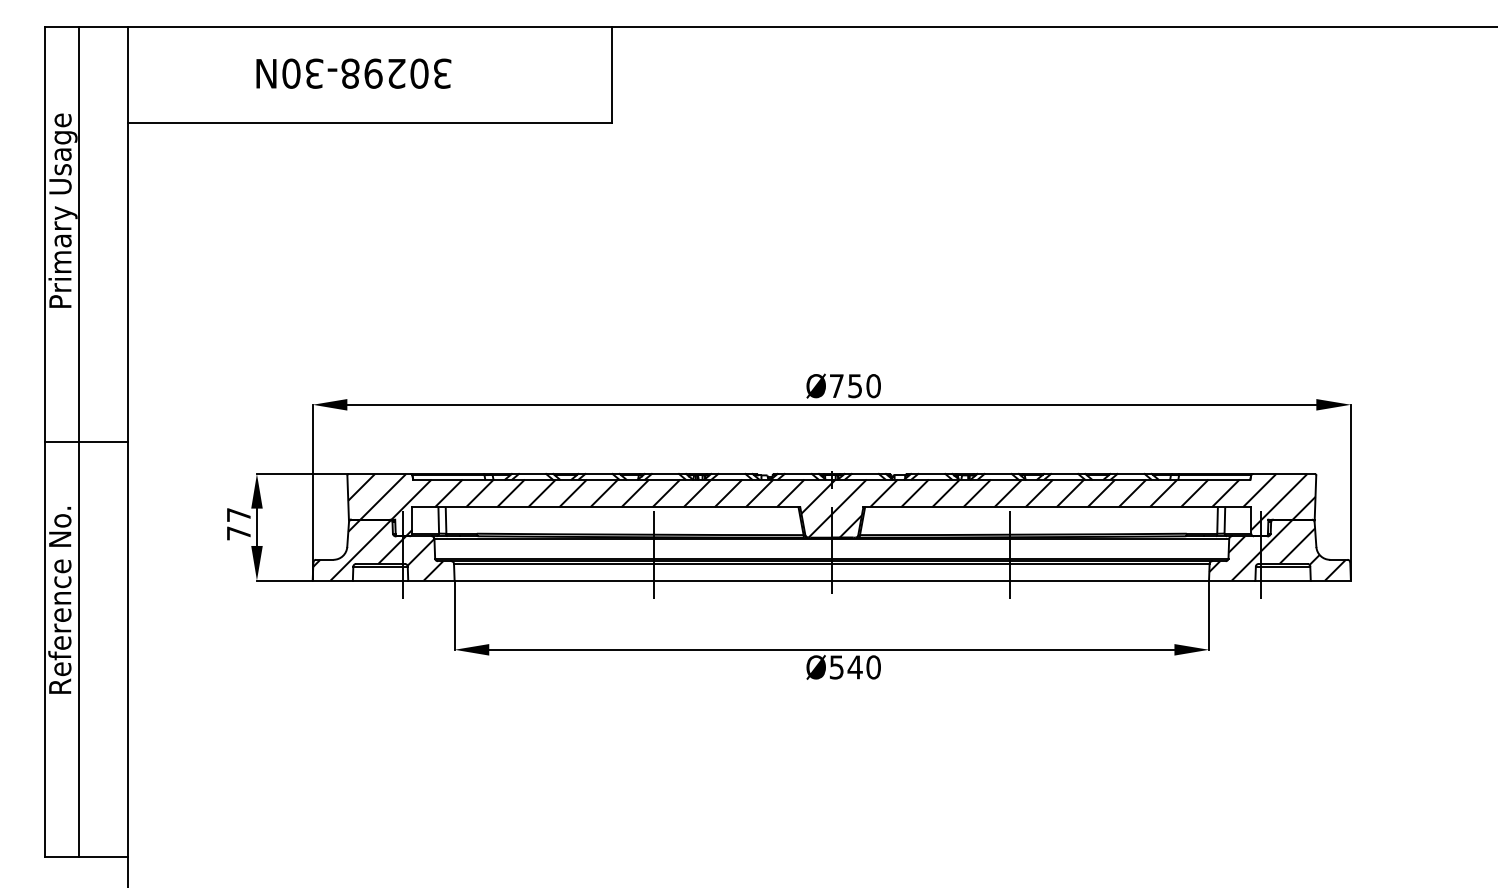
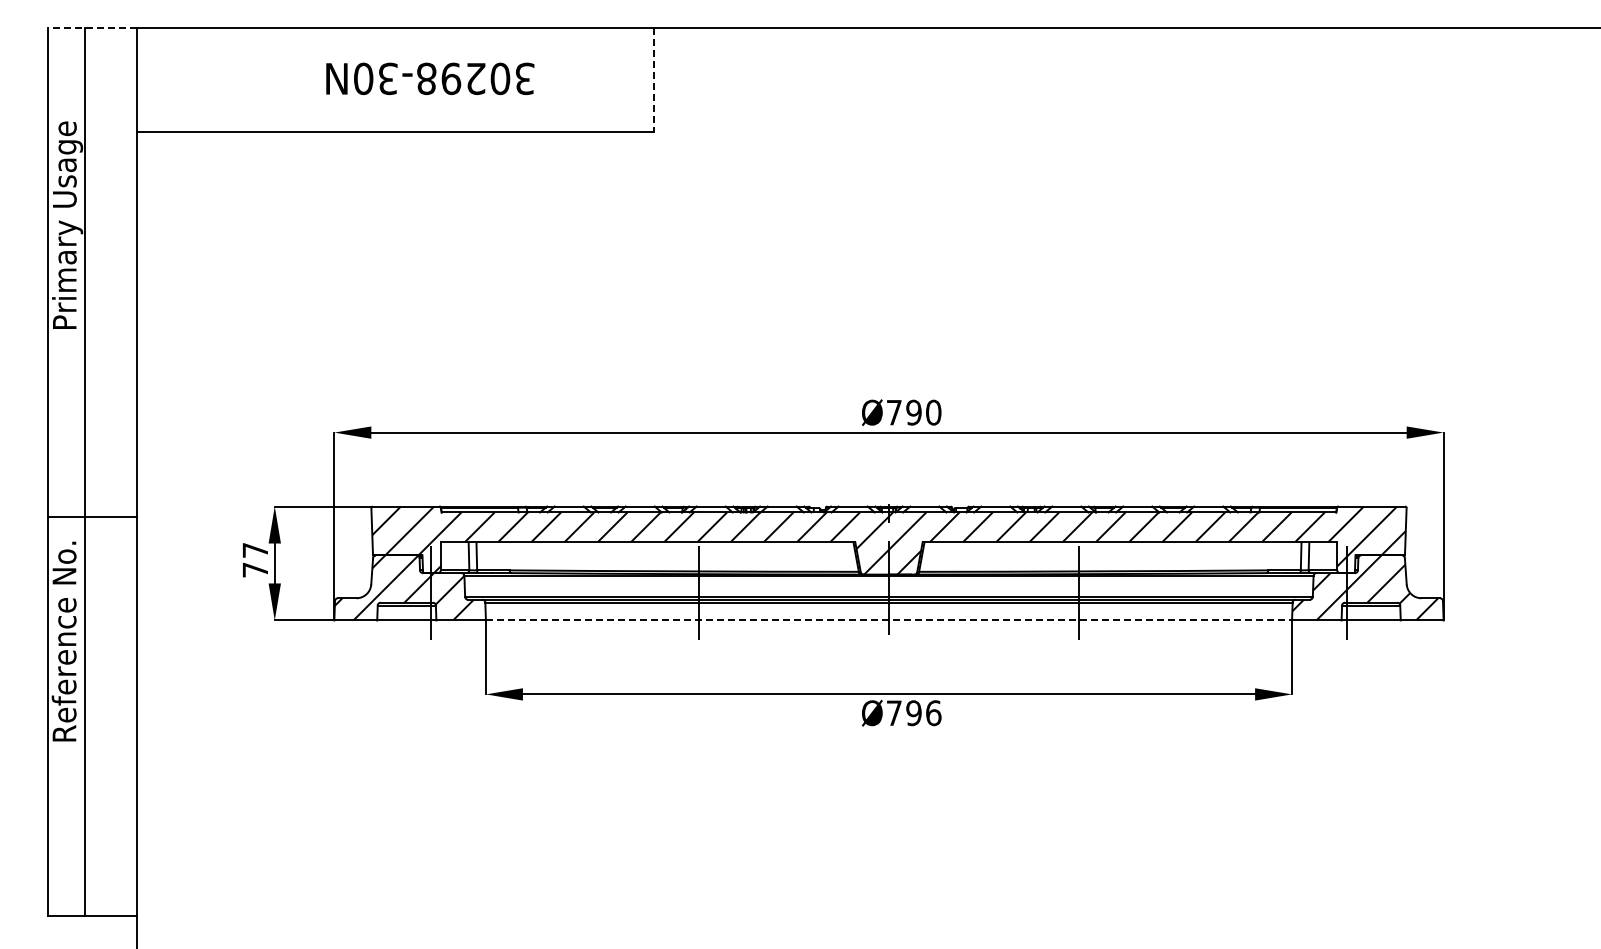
line: (85, 26) -> (91, 28), solid -> dashed
text: (354, 73) -> (430, 78), moved
line: (612, 75) -> (654, 80), solid -> dashed
text: (854, 385) -> (913, 412), Ø750 -> Ø790
line: (86, 442) -> (92, 517), moved
line: (832, 580) -> (889, 620), solid -> dashed
text: (855, 667) -> (914, 713), Ø540 -> Ø796

